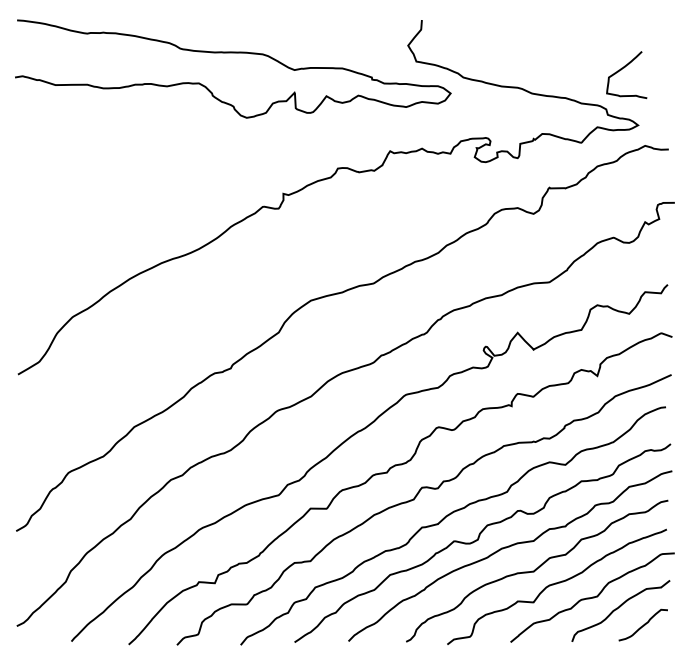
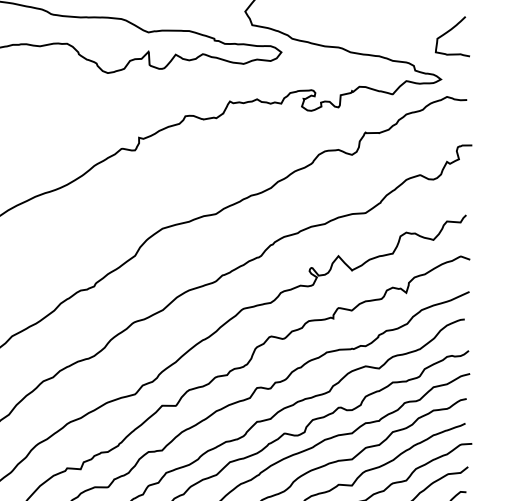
curve: (621, 70) -> (448, 32), moved

